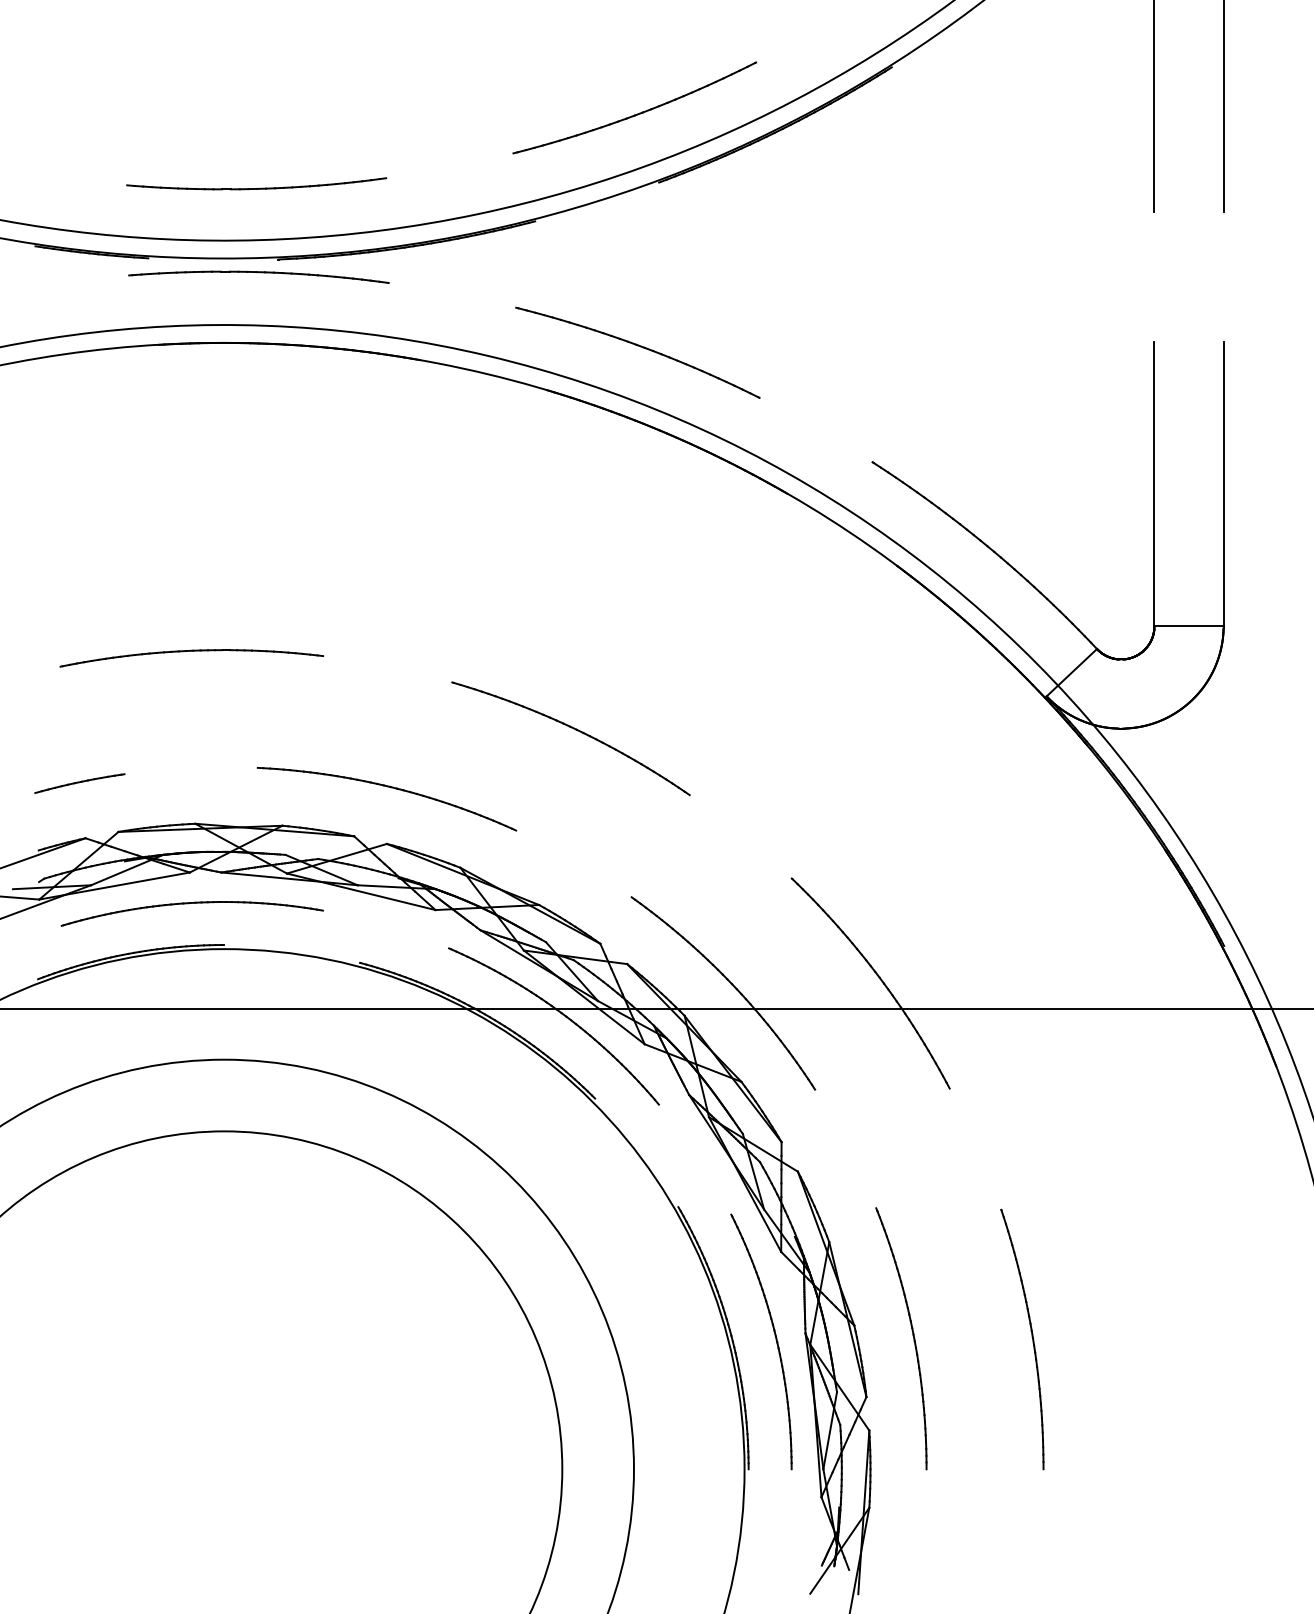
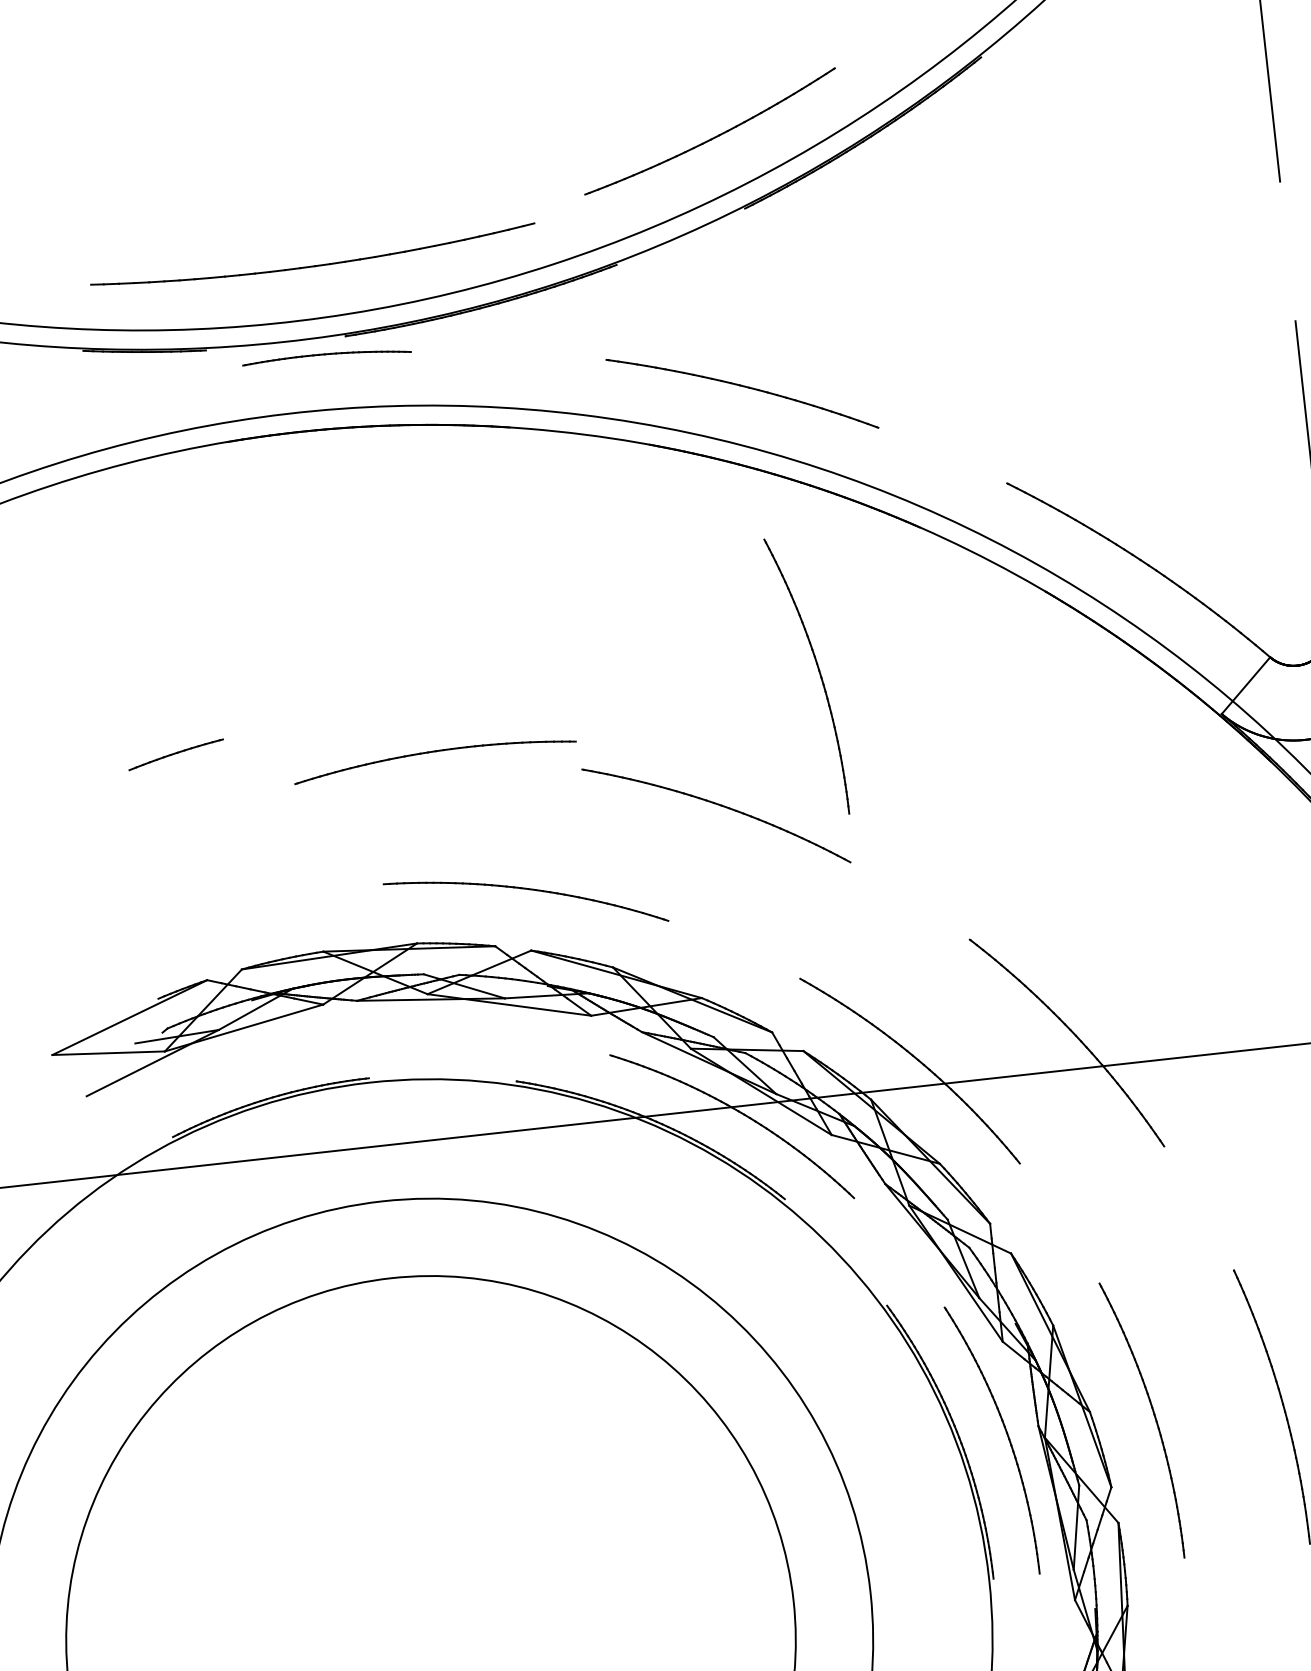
part: (256, 183) -> (313, 257), size x1.6
part: (258, 276) -> (326, 356), size x0.6
part: (679, 616) -> (818, 671), added
part: (191, 651) -> (434, 752), moved
part: (79, 783) -> (175, 754), moved
part: (188, 904) -> (325, 1039), removed

